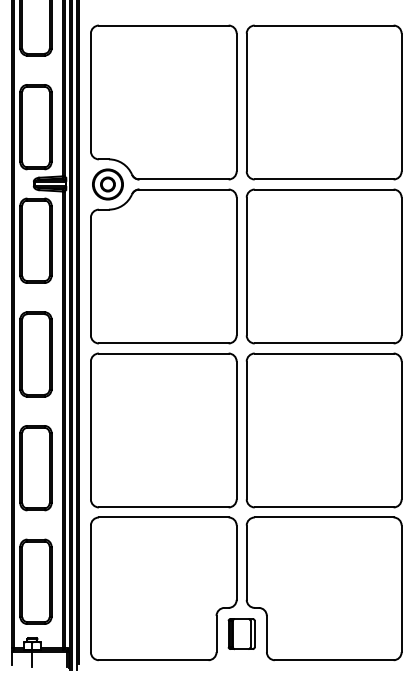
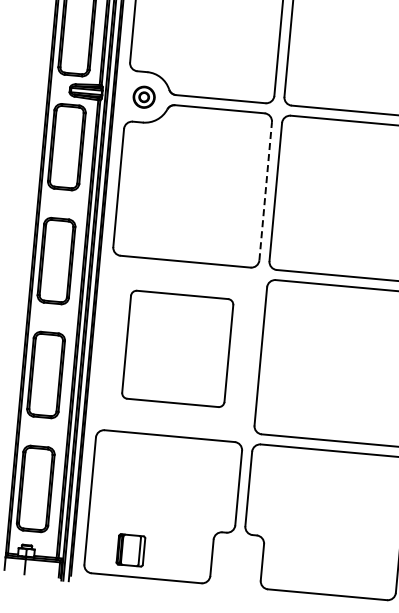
part: (107, 184) -> (143, 97), size x0.7
line: (236, 266) -> (265, 191), solid -> dashed
part: (163, 430) -> (177, 348), size x0.7
part: (241, 634) -> (130, 550), moved

